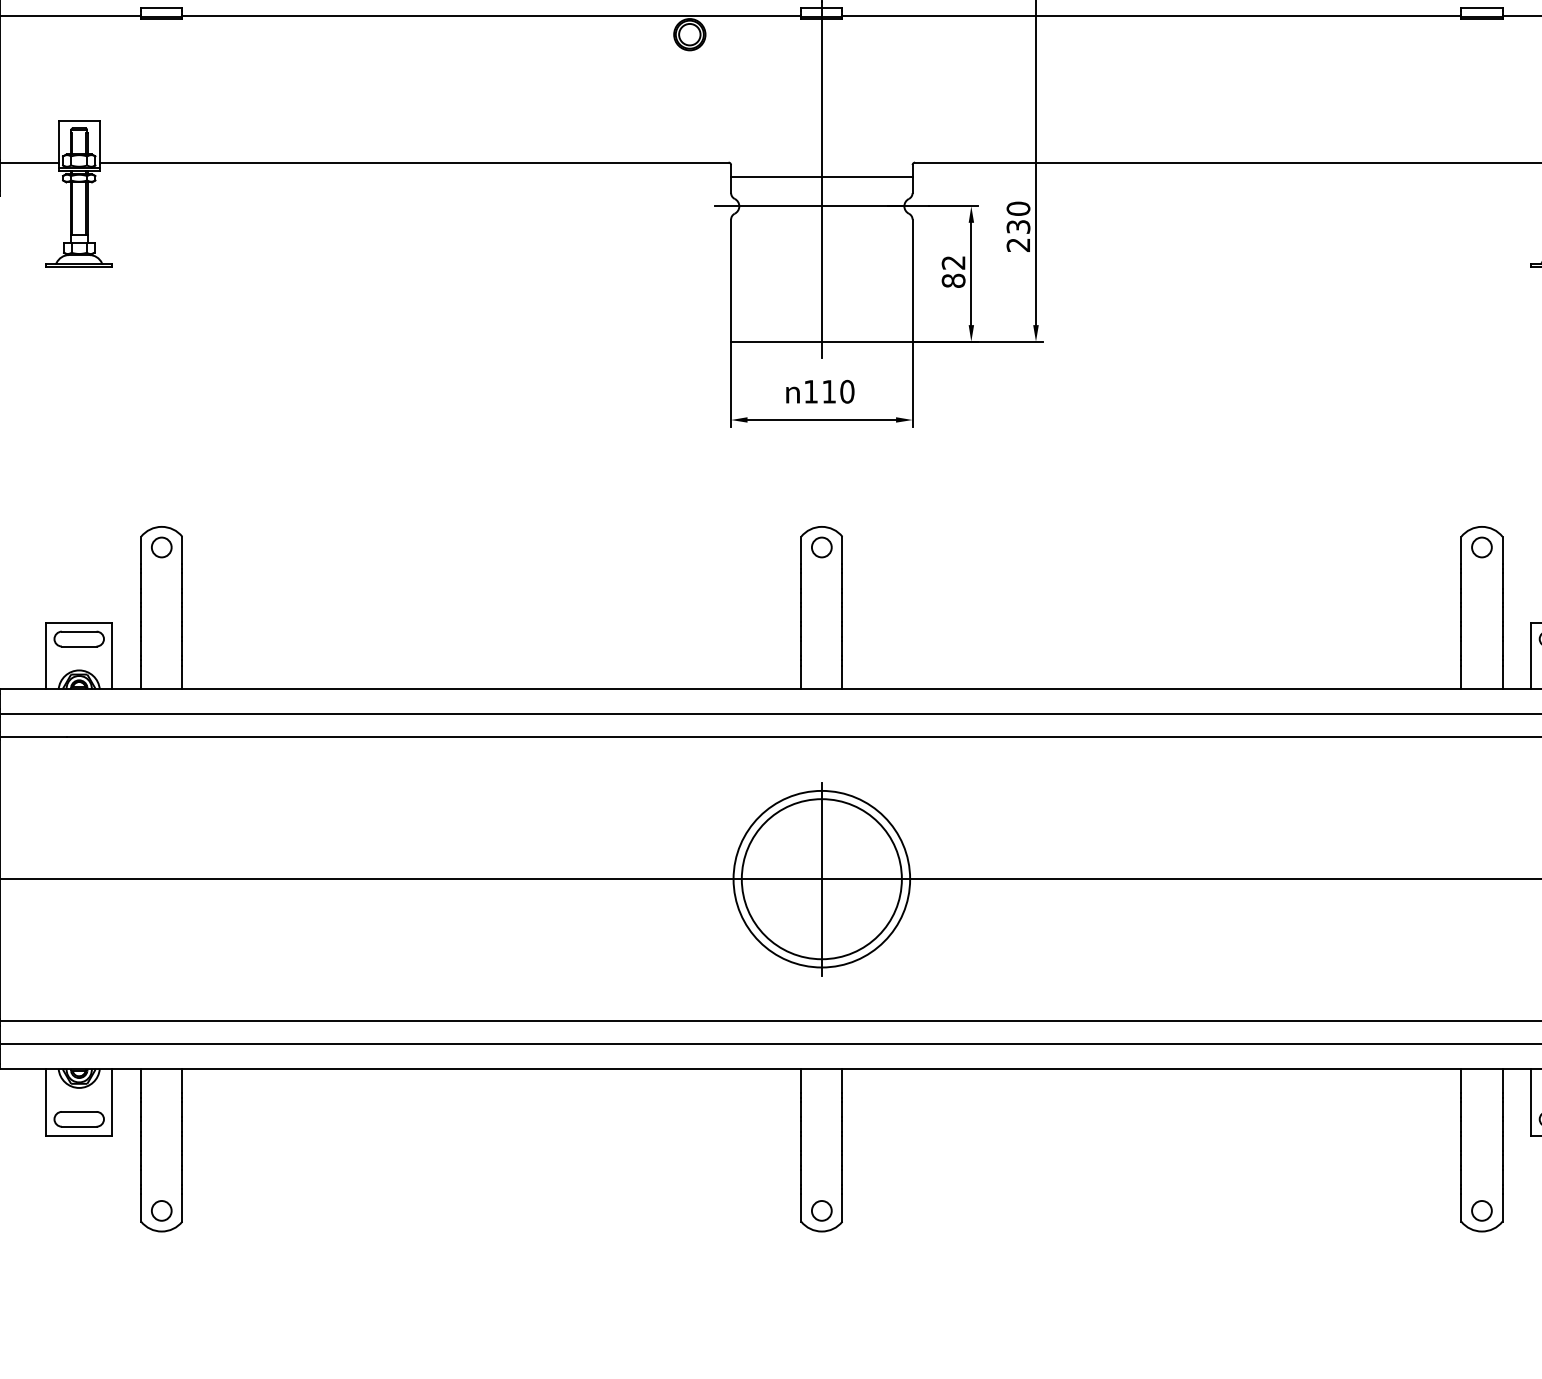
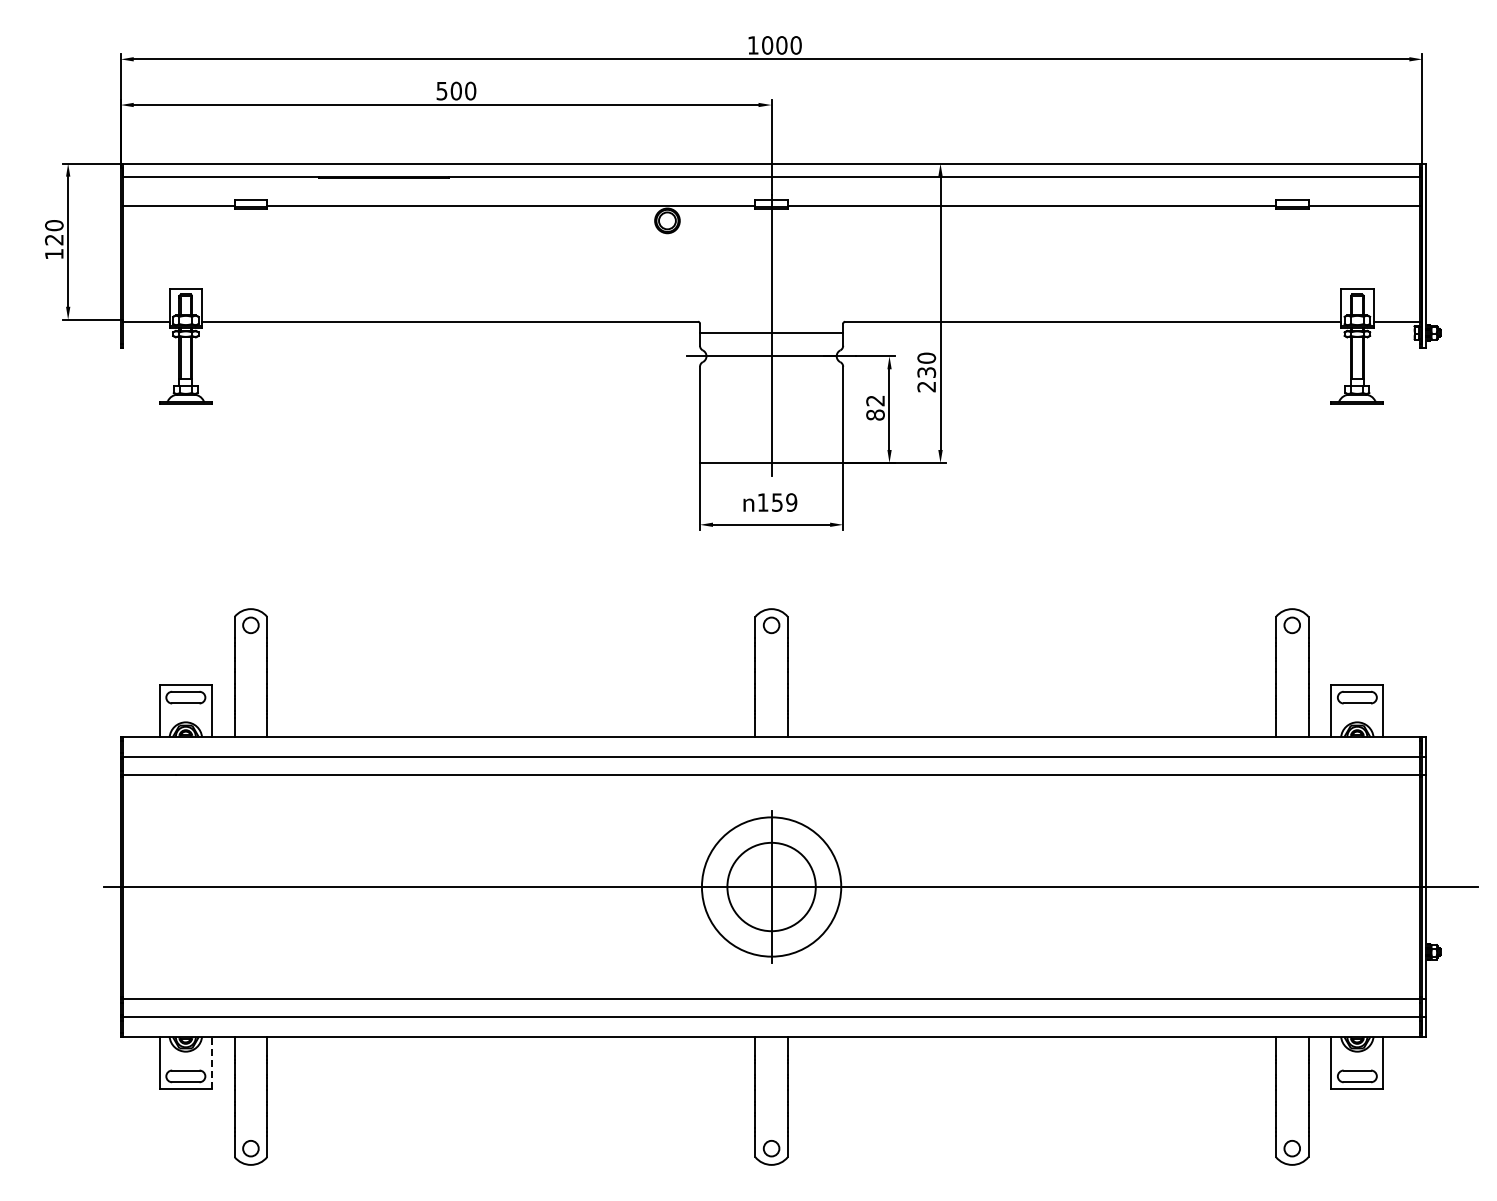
text: (838, 391) -> (784, 502), 110 -> 159
circle: (821, 878) -> (771, 886), size x0.7
line: (111, 1101) -> (211, 1062), solid -> dashed

